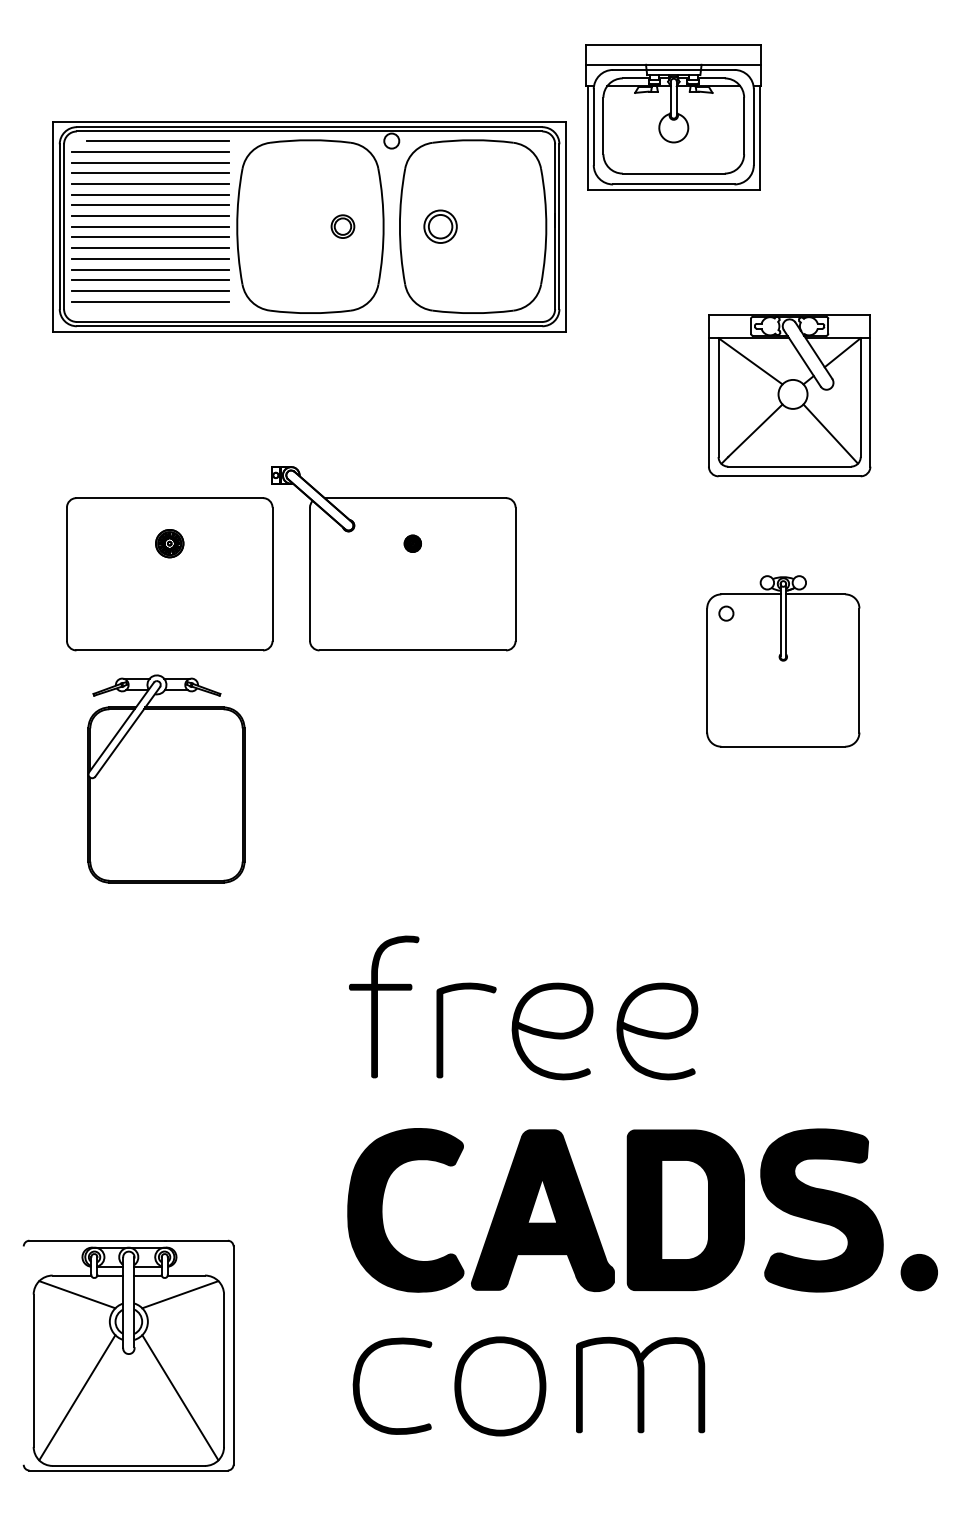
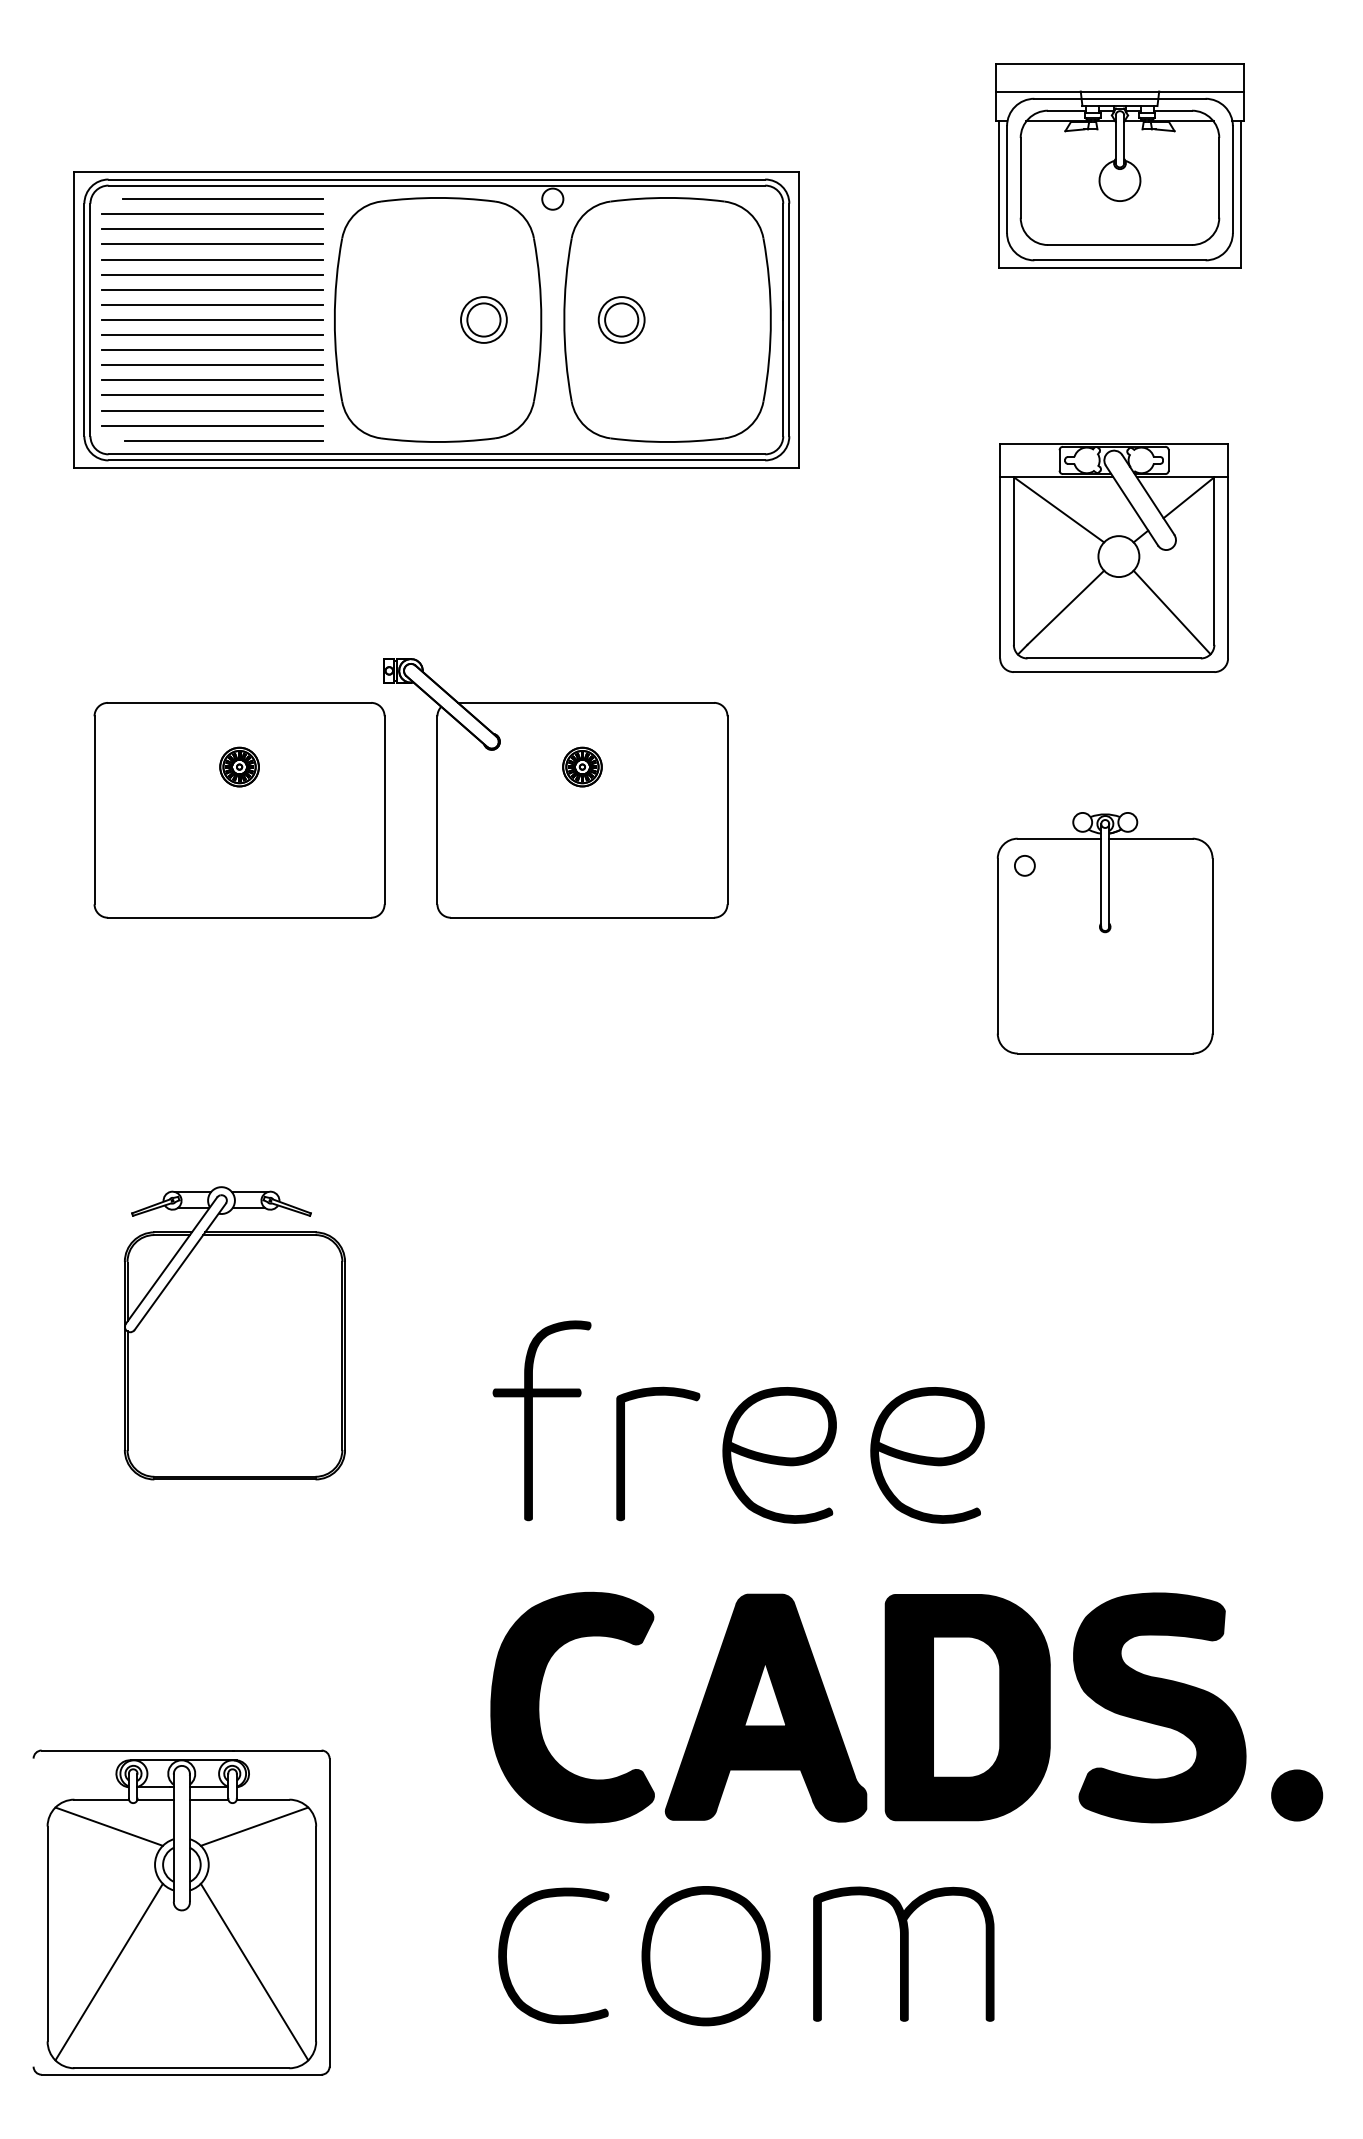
part: (673, 117) -> (1119, 165), moved
part: (342, 226) -> (483, 319), size x1.43
line: (158, 312) -> (223, 440), added
part: (412, 543) -> (582, 766), size x1.67
part: (166, 778) -> (234, 1332), moved

